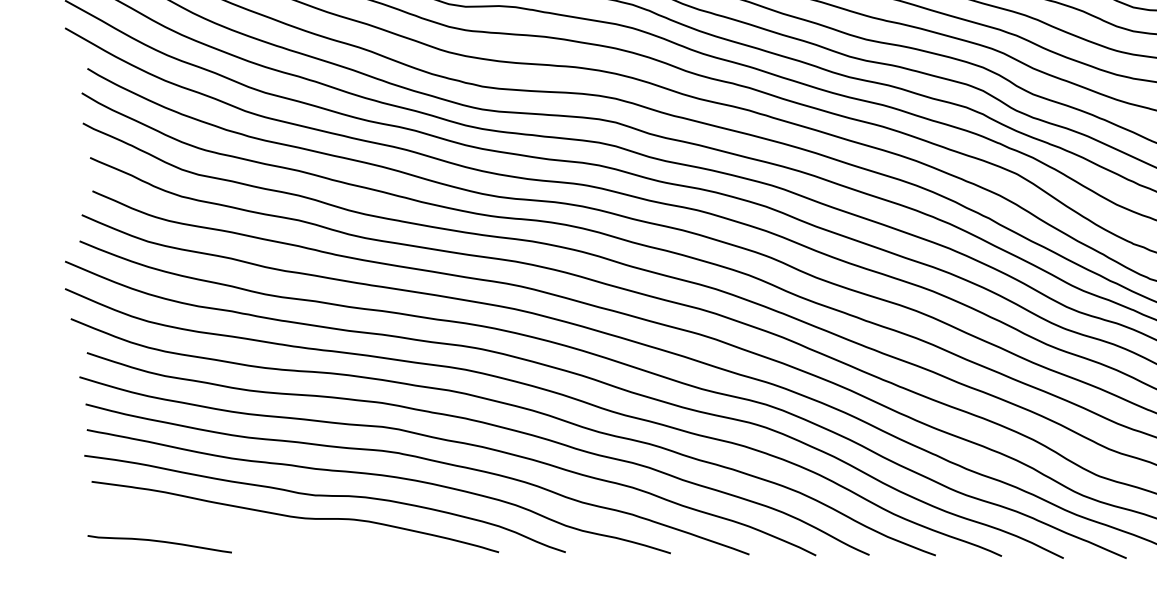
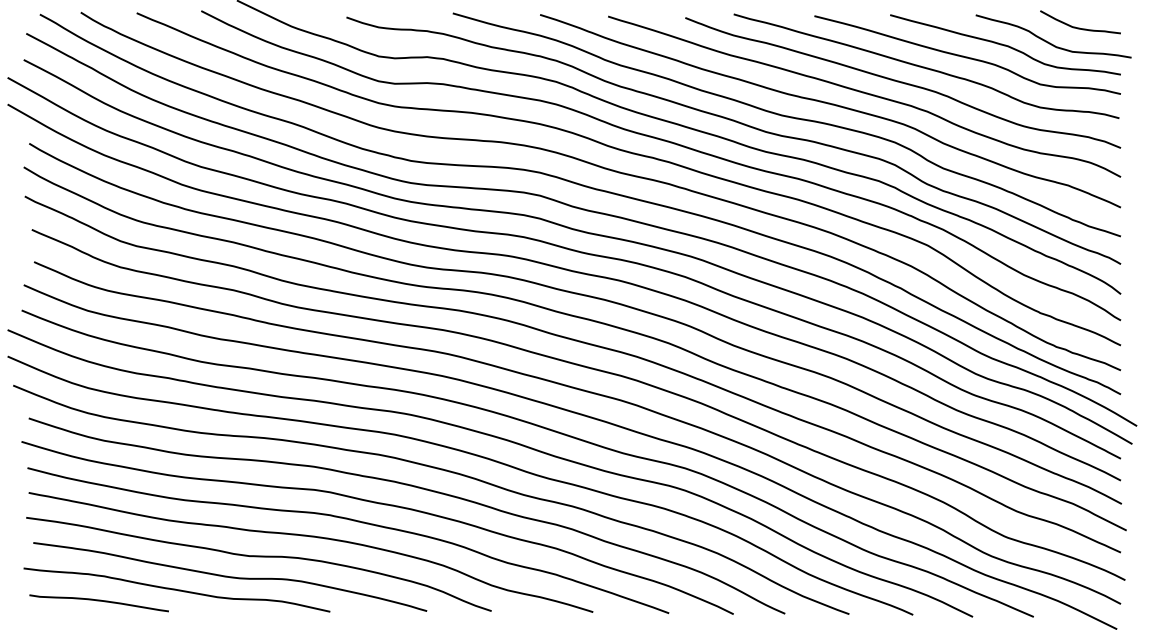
curve: (239, 529) -> (176, 589), added

